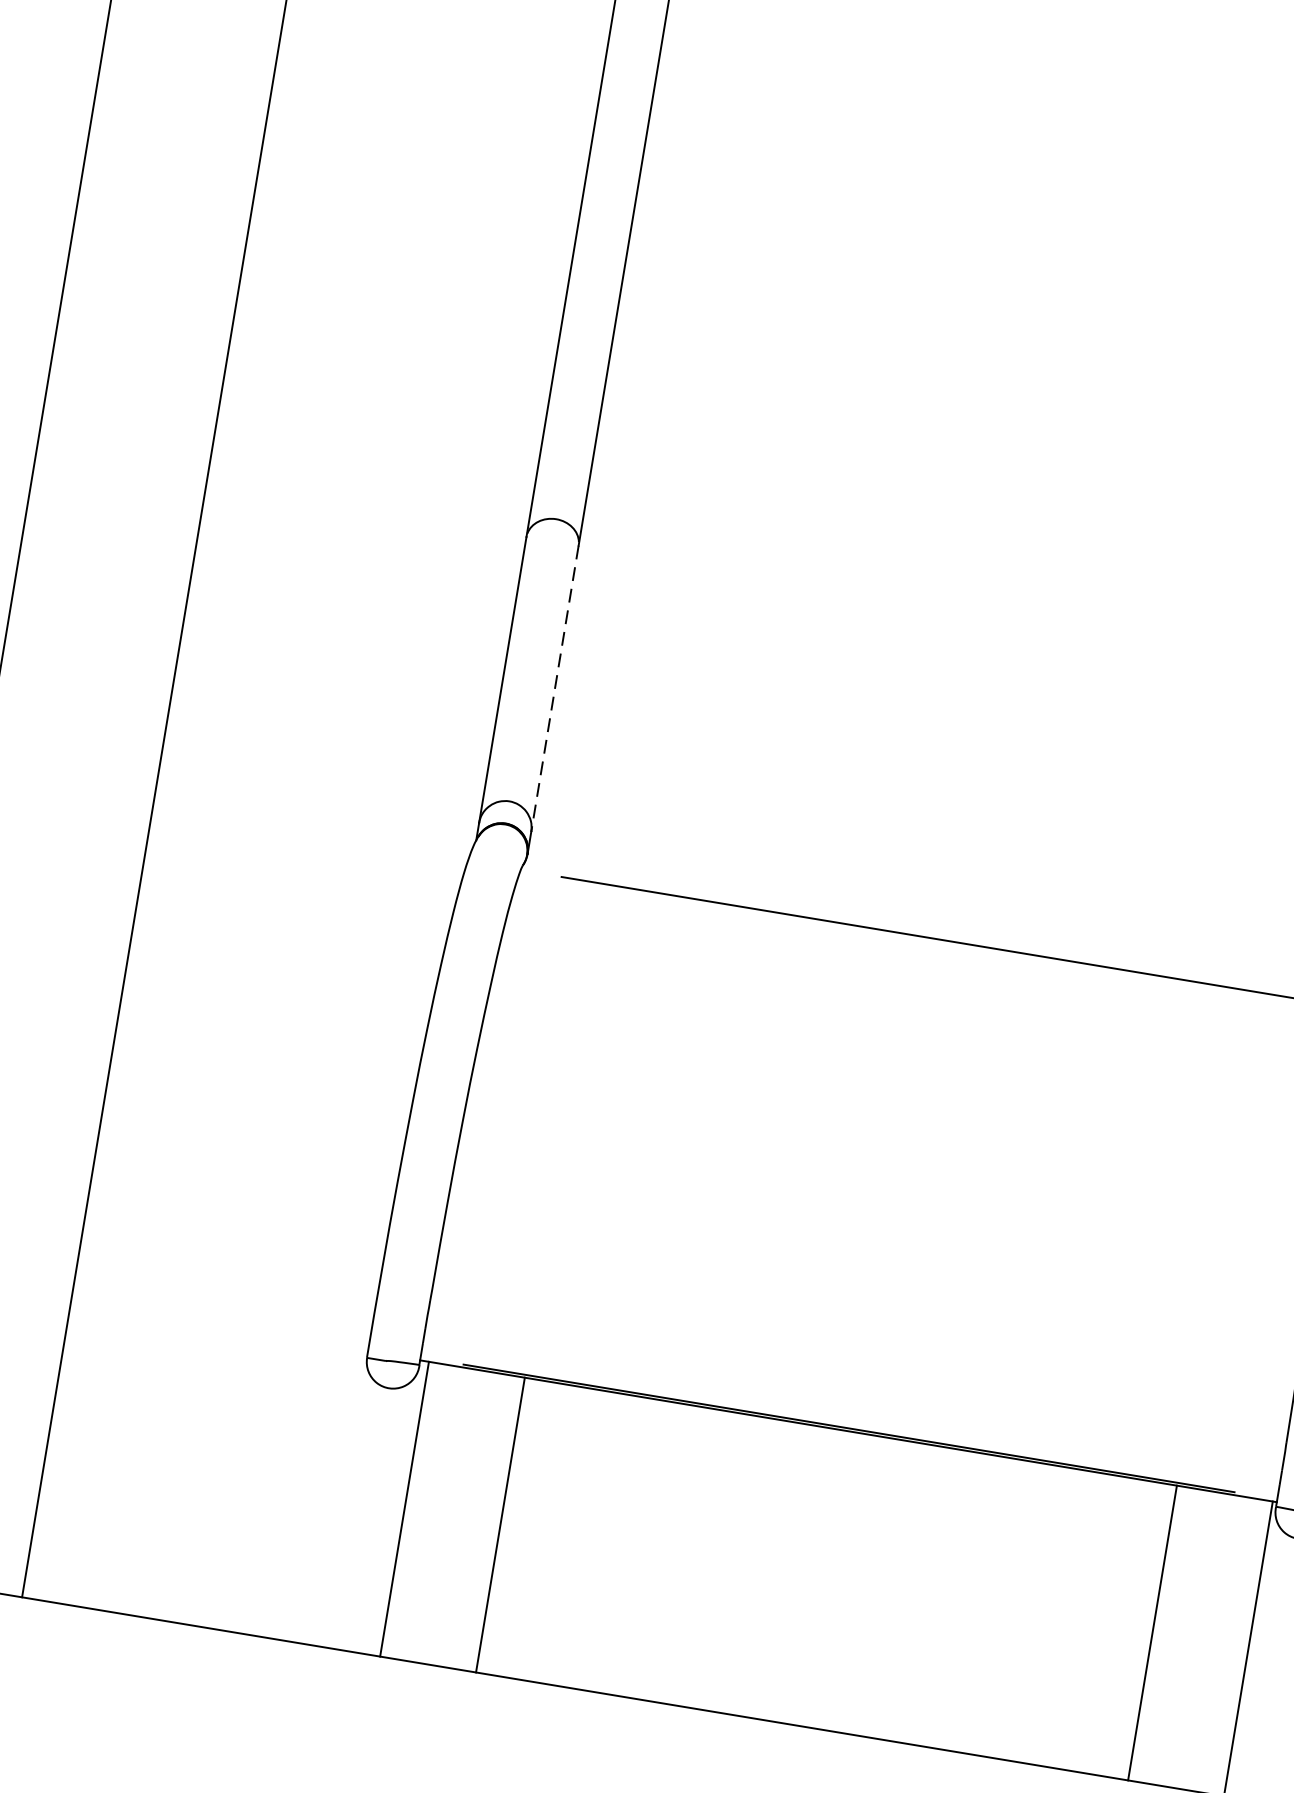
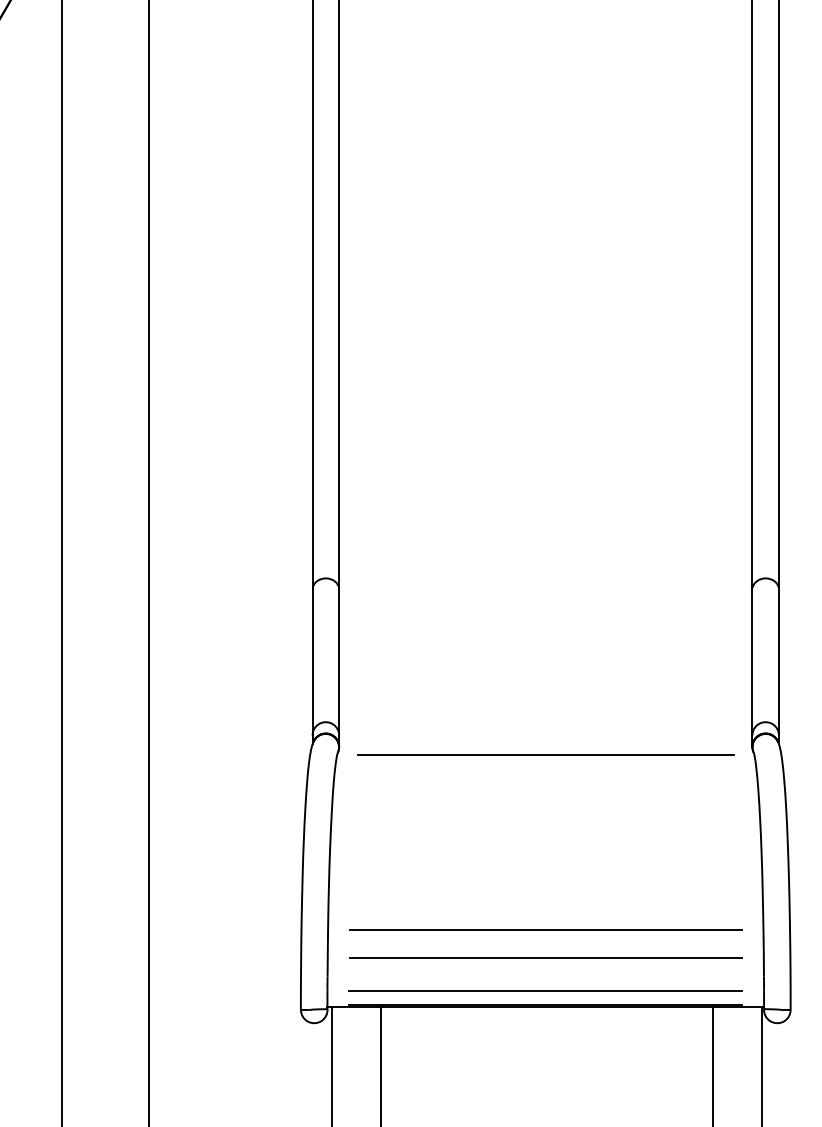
line: (555, 688) -> (339, 662), dashed -> solid
line: (872, 1281) -> (545, 930), added
line: (864, 1334) -> (545, 957), added
line: (853, 1399) -> (545, 990), added

